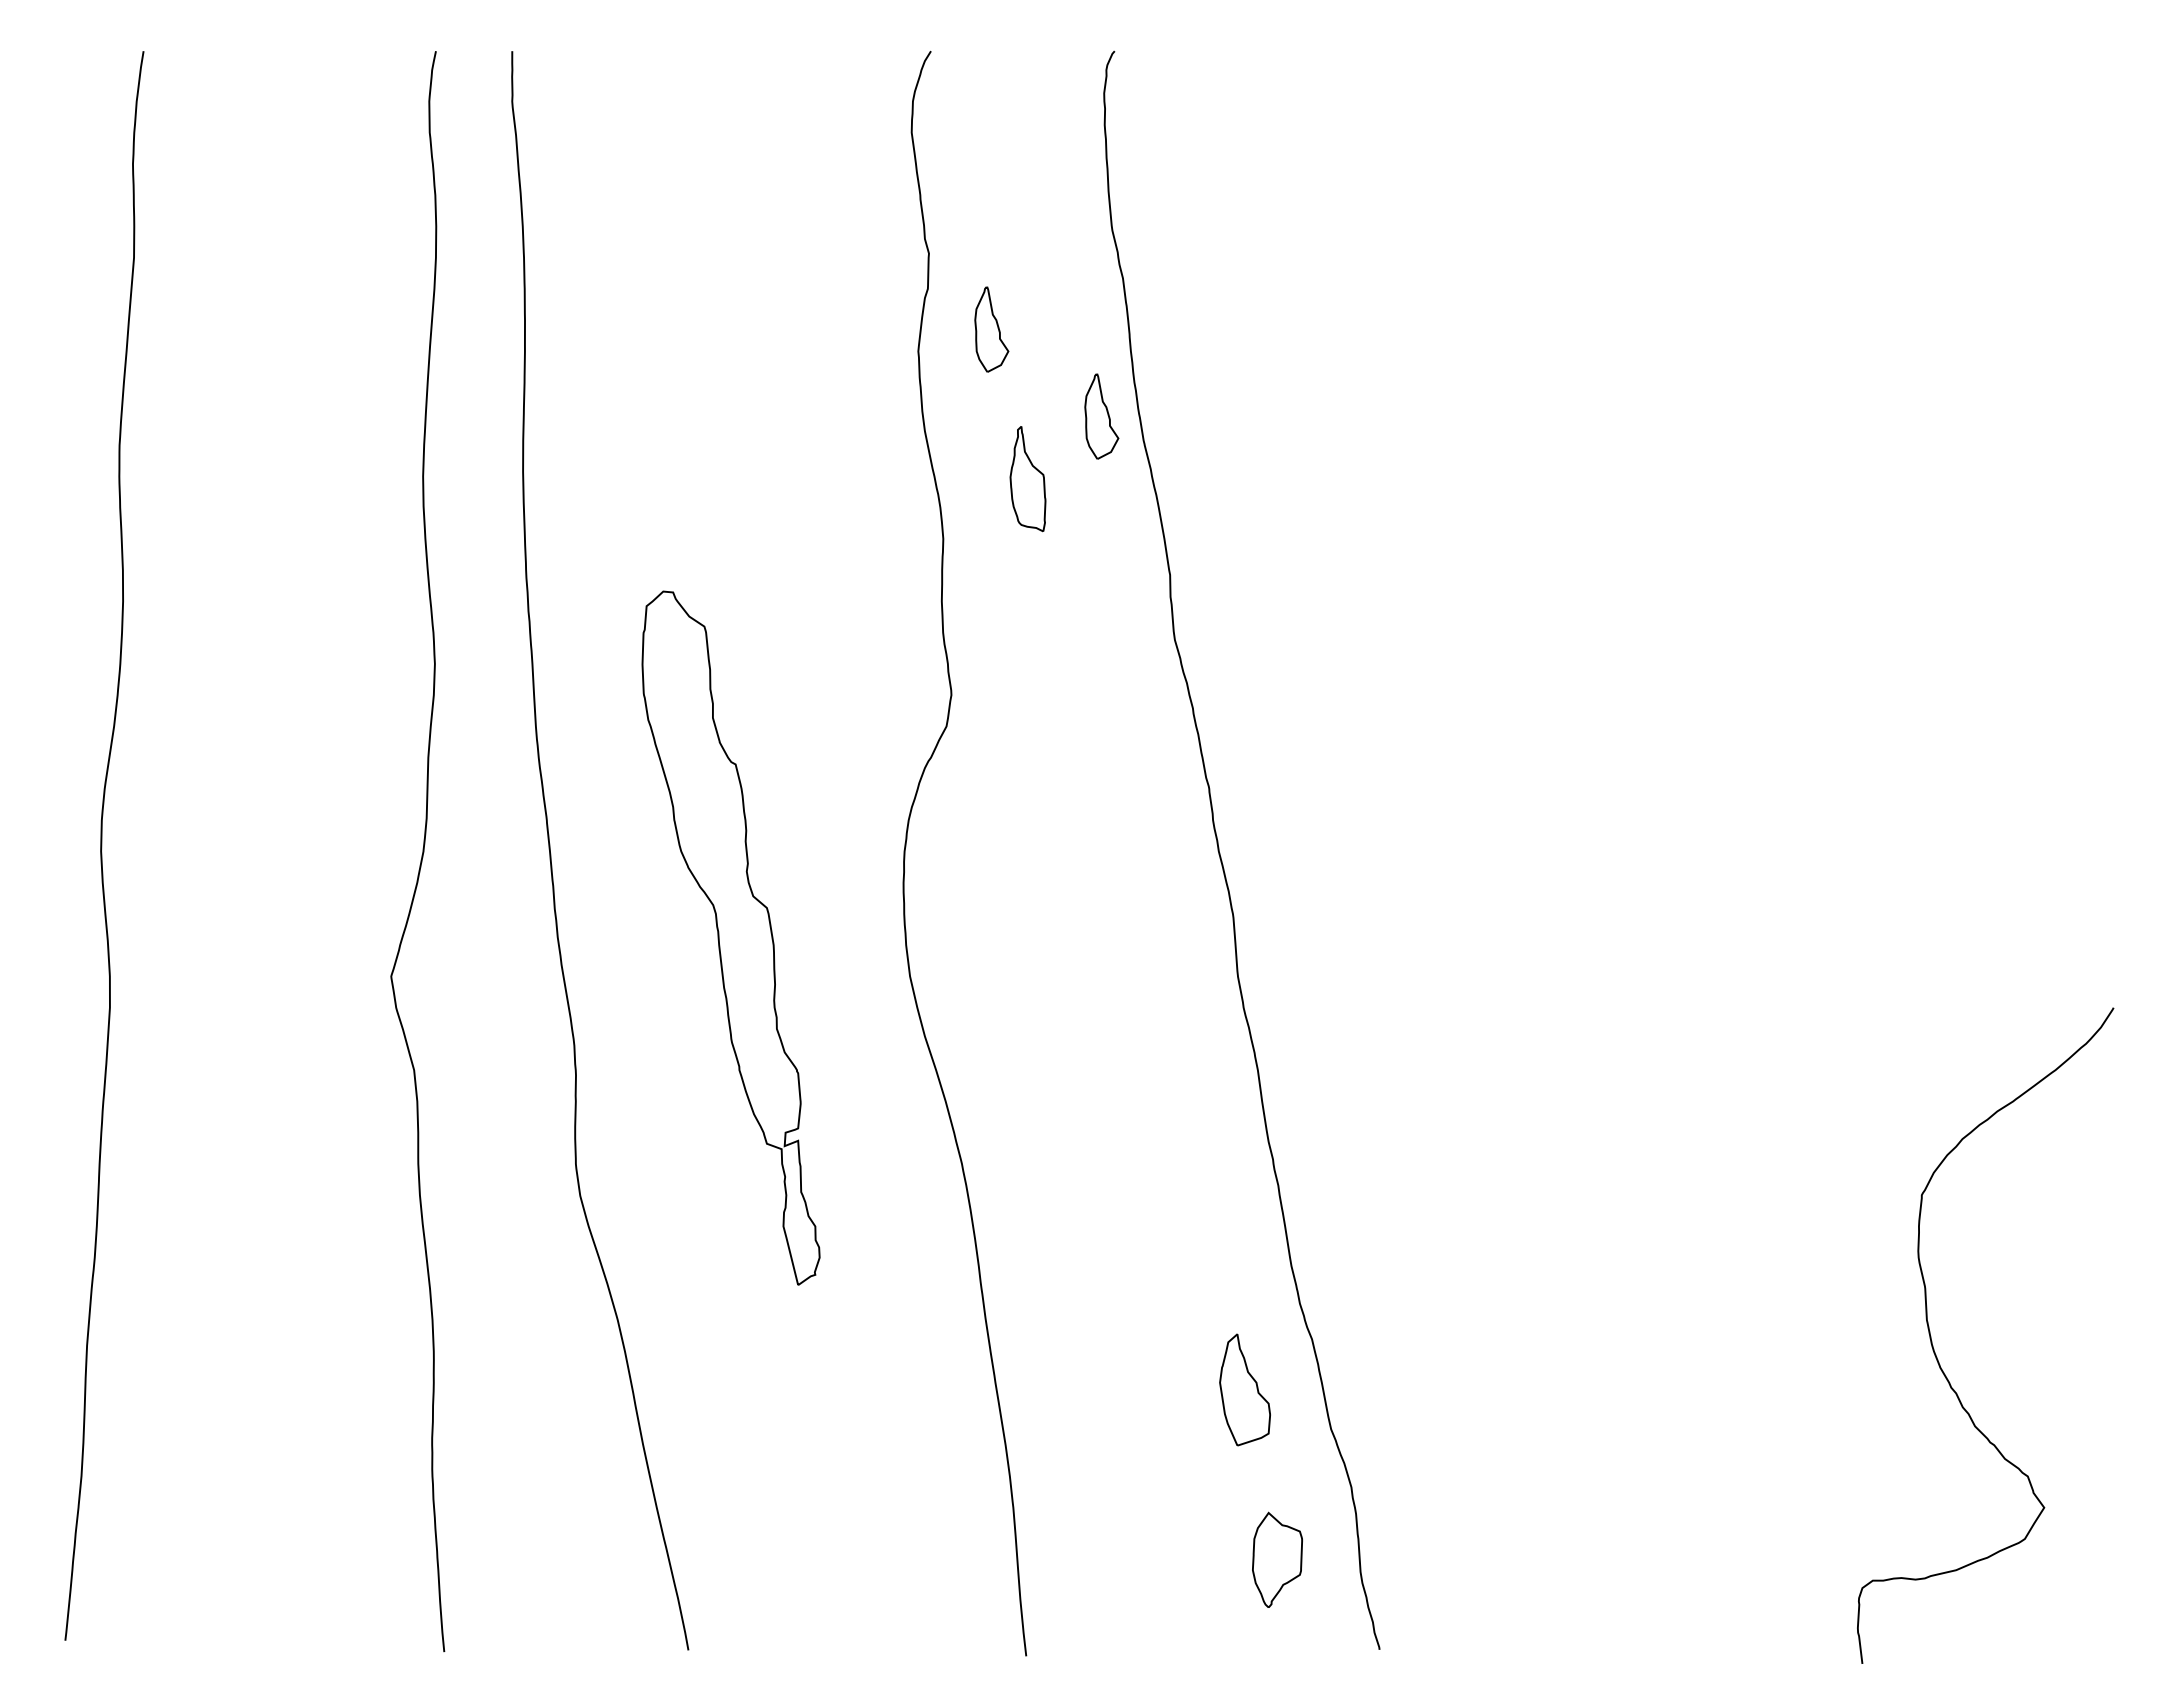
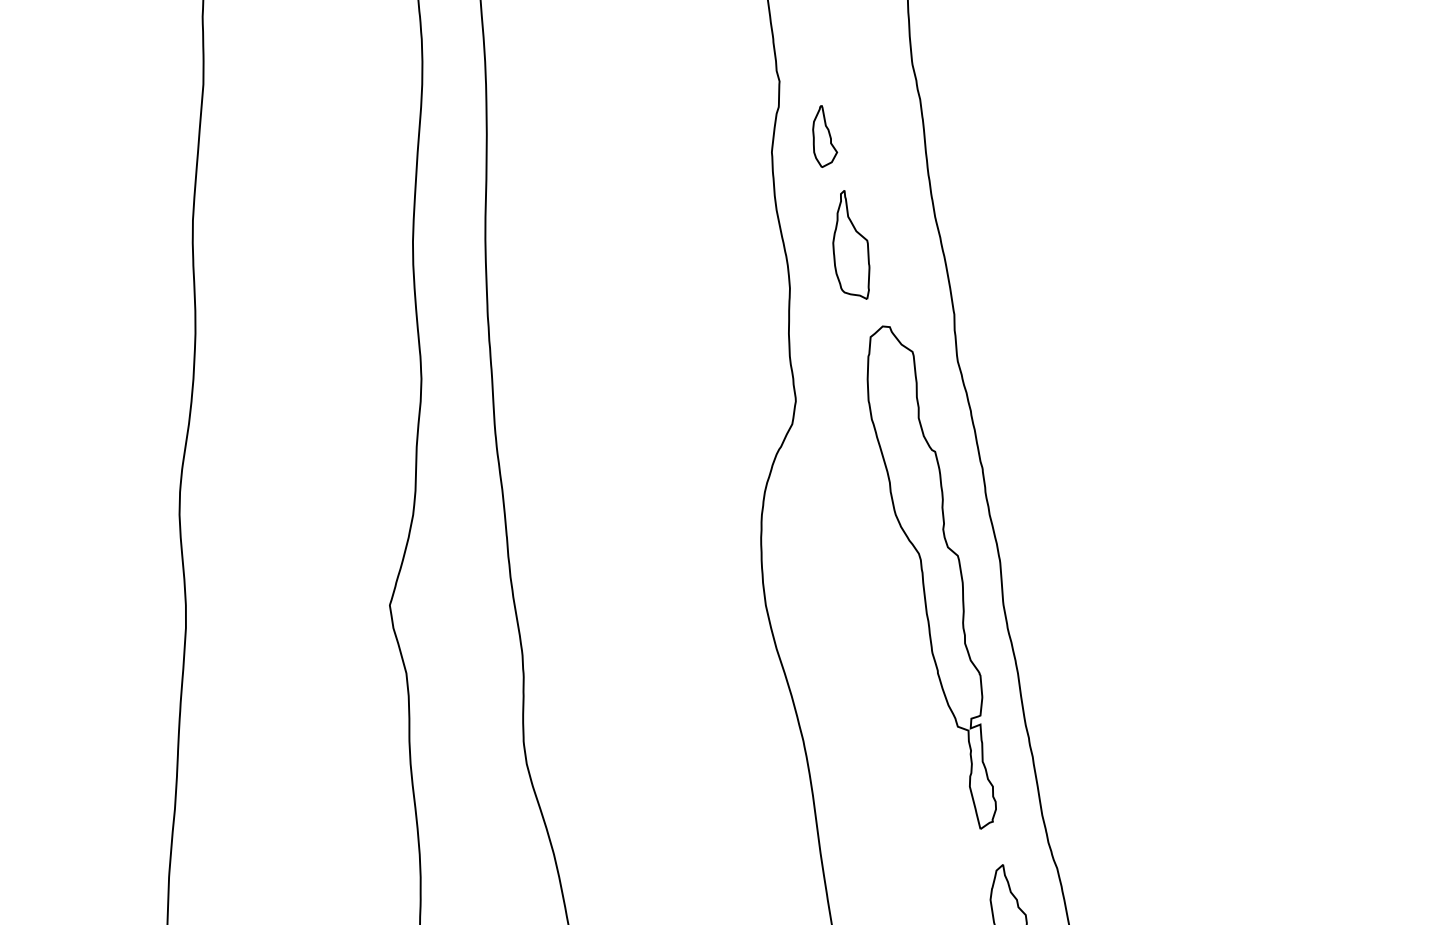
part: (1101, 416) -> (904, 199), removed
part: (1027, 478) -> (850, 244), size x1.43
part: (730, 937) -> (931, 577), moved

